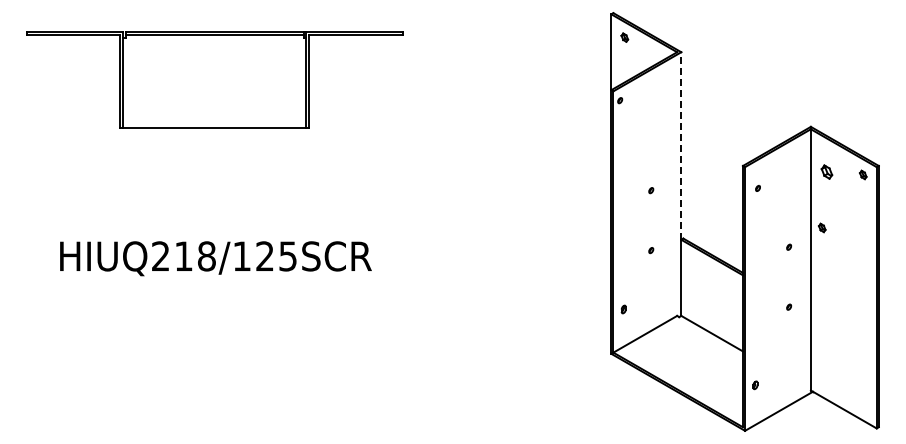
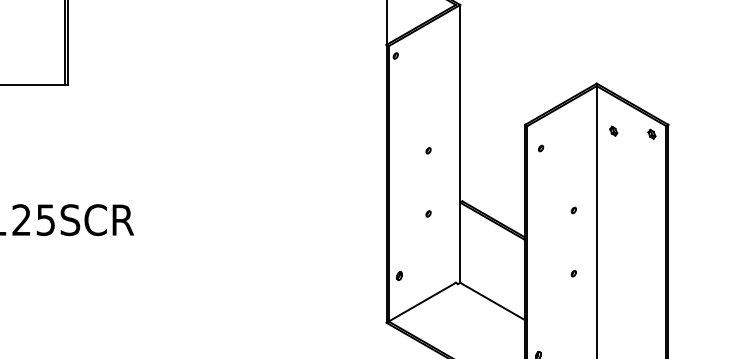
line: (681, 146) -> (460, 104), dashed -> solid
part: (826, 171) -> (613, 130), size x0.62
part: (822, 227) -> (609, 189), removed

